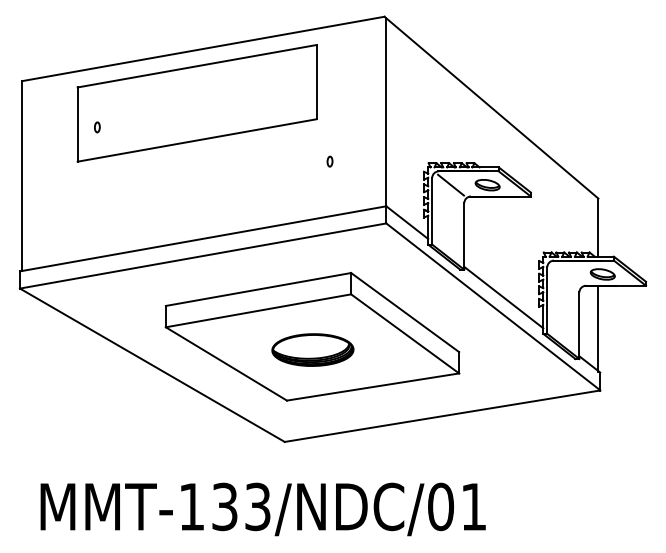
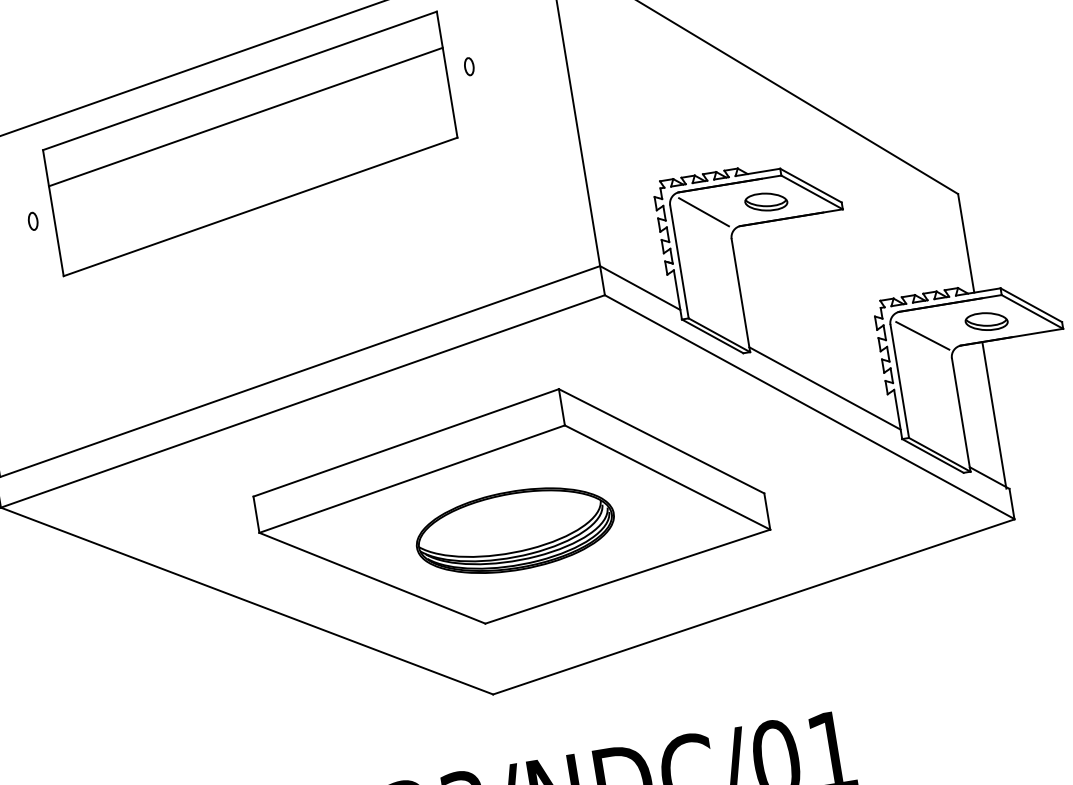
line: (196, 87) -> (244, 117), added
part: (97, 127) -> (33, 221), moved
part: (329, 161) -> (468, 66), moved
line: (564, 276) -> (922, 335), added
part: (312, 349) -> (514, 529), size x1.43

